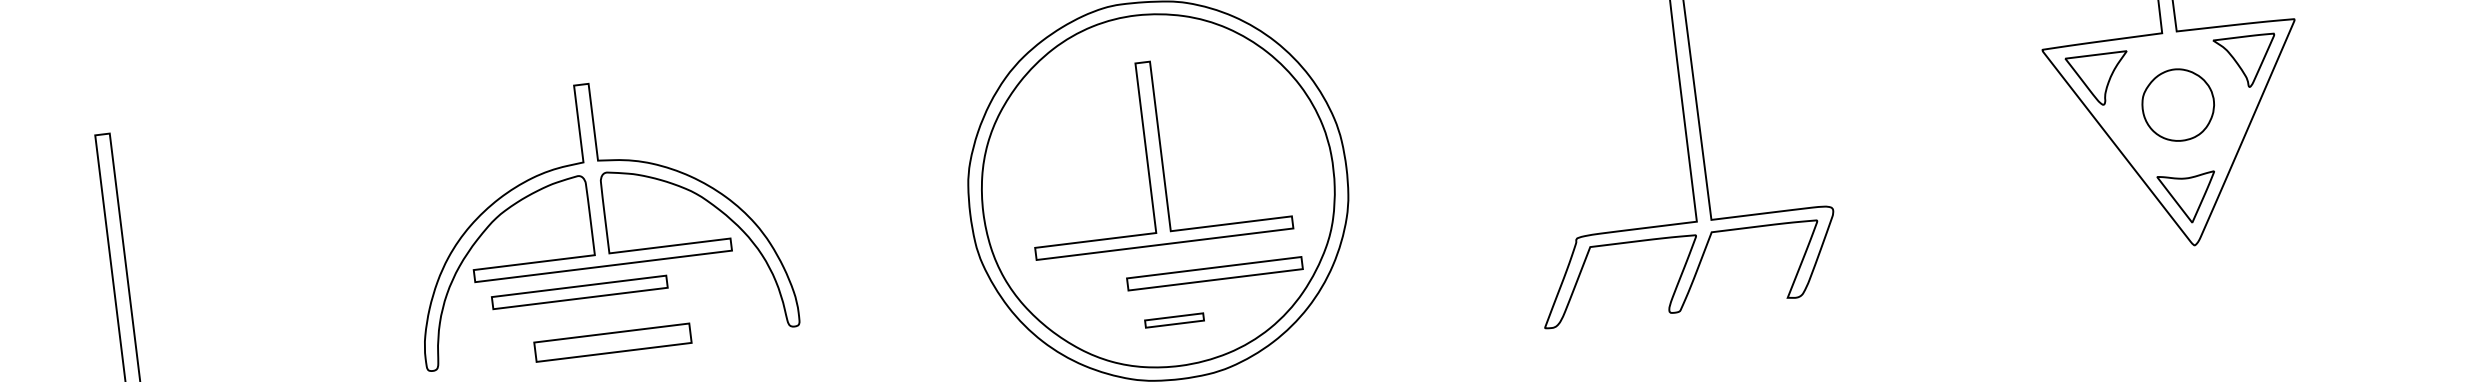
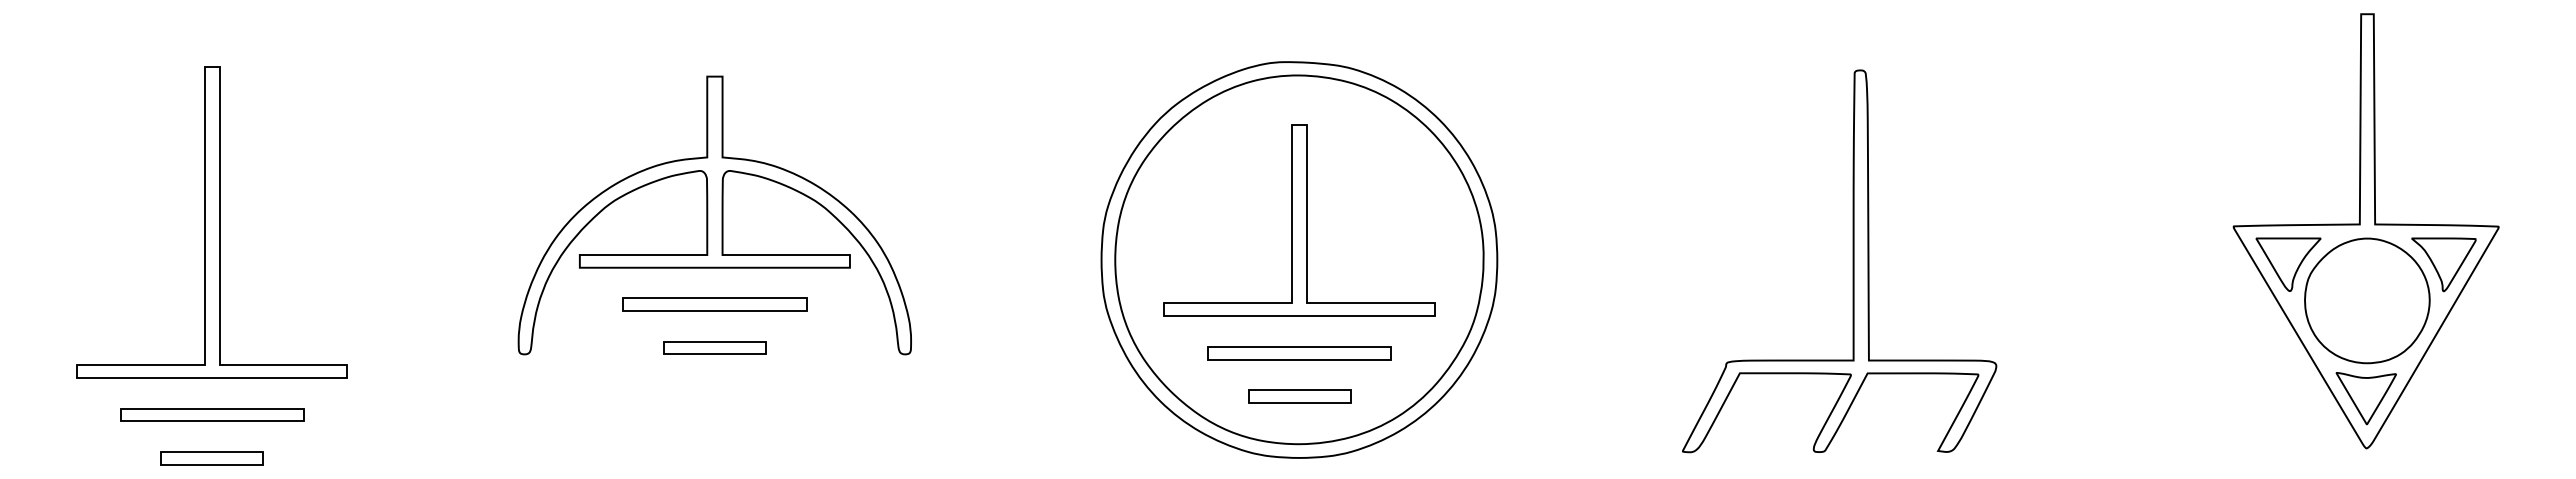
part: (2178, 104) -> (2367, 300), size x1.67
part: (1214, 274) -> (1299, 353), moved
part: (579, 292) -> (714, 304), moved
part: (1174, 320) -> (1299, 396), size x1.67
part: (612, 342) -> (714, 347), size x0.62

